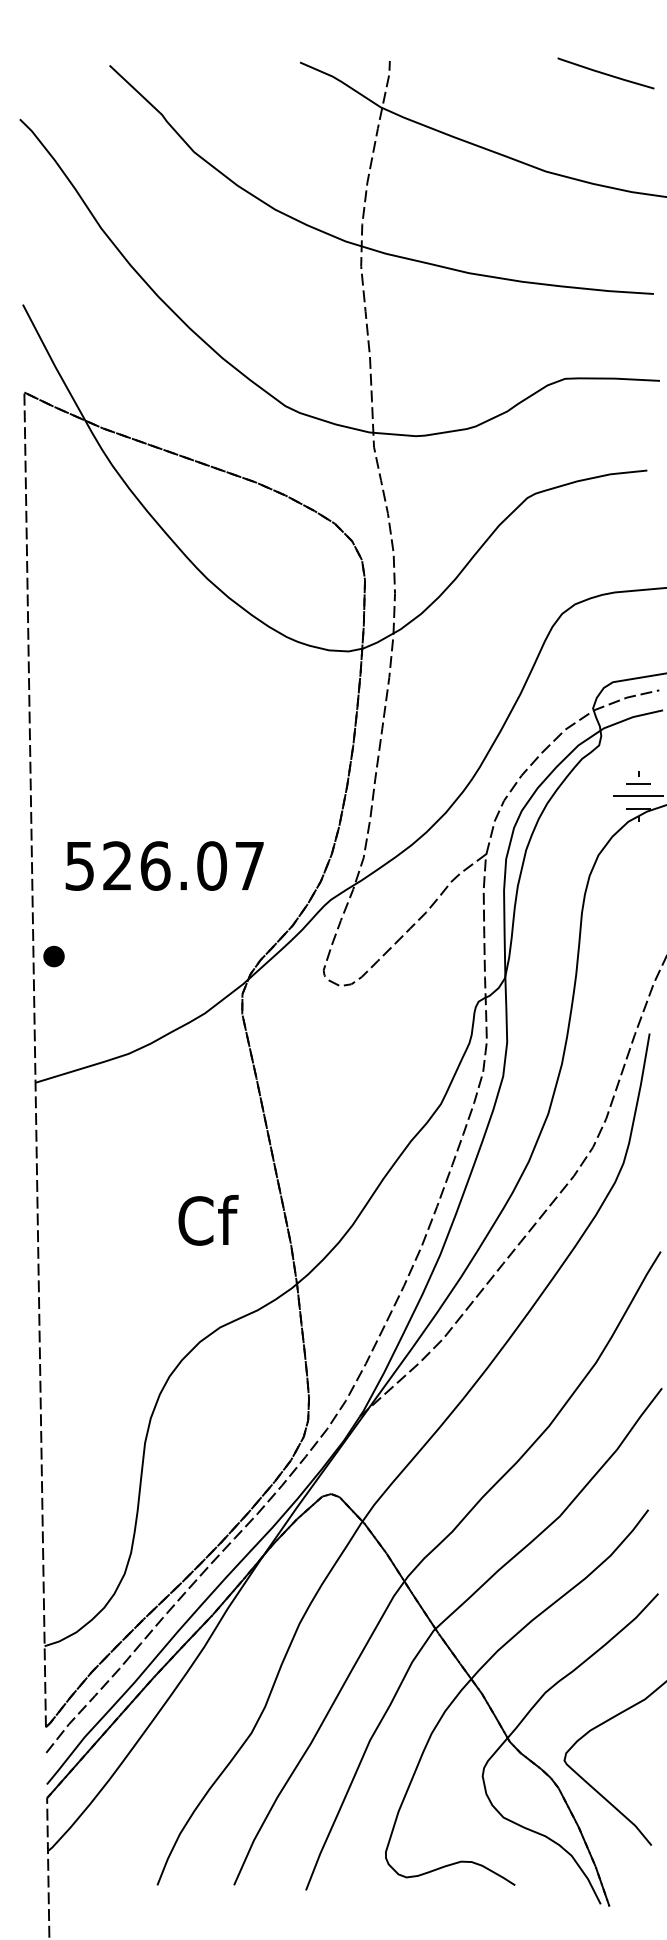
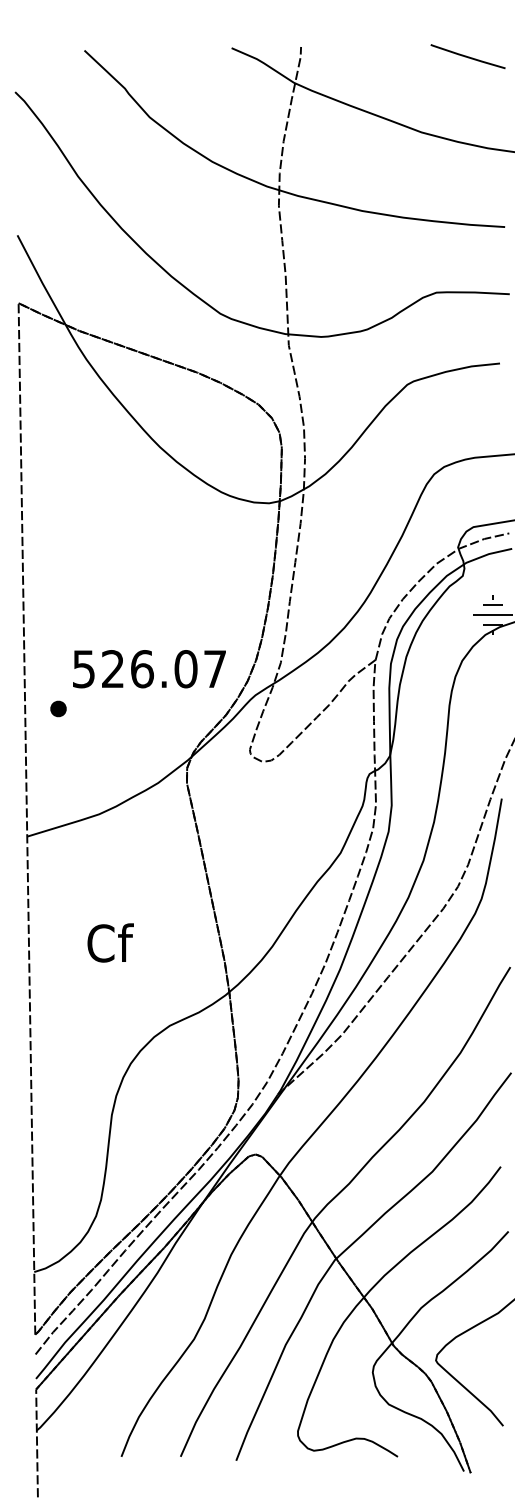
text: (164, 865) -> (149, 668), moved
part: (53, 956) -> (58, 708), moved
text: (208, 1220) -> (110, 943), moved

